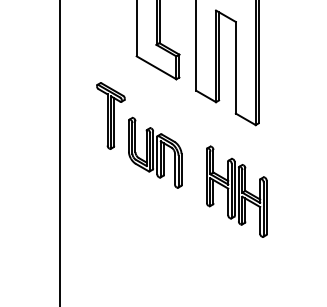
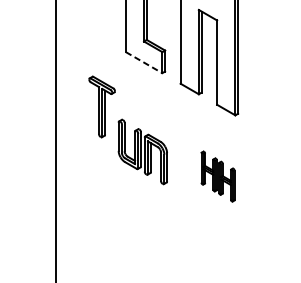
line: (156, 67) -> (144, 62), solid -> dashed
part: (155, 152) -> (143, 151), moved
part: (236, 191) -> (217, 176), size x0.6

